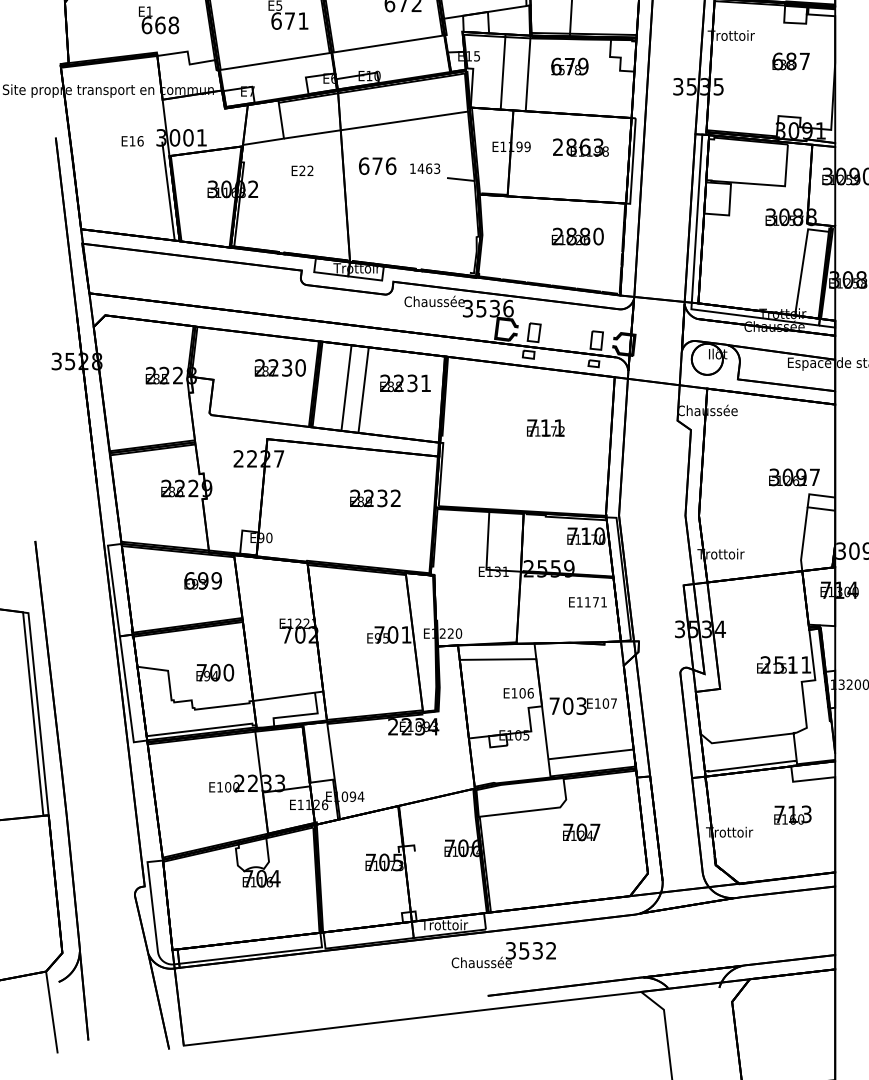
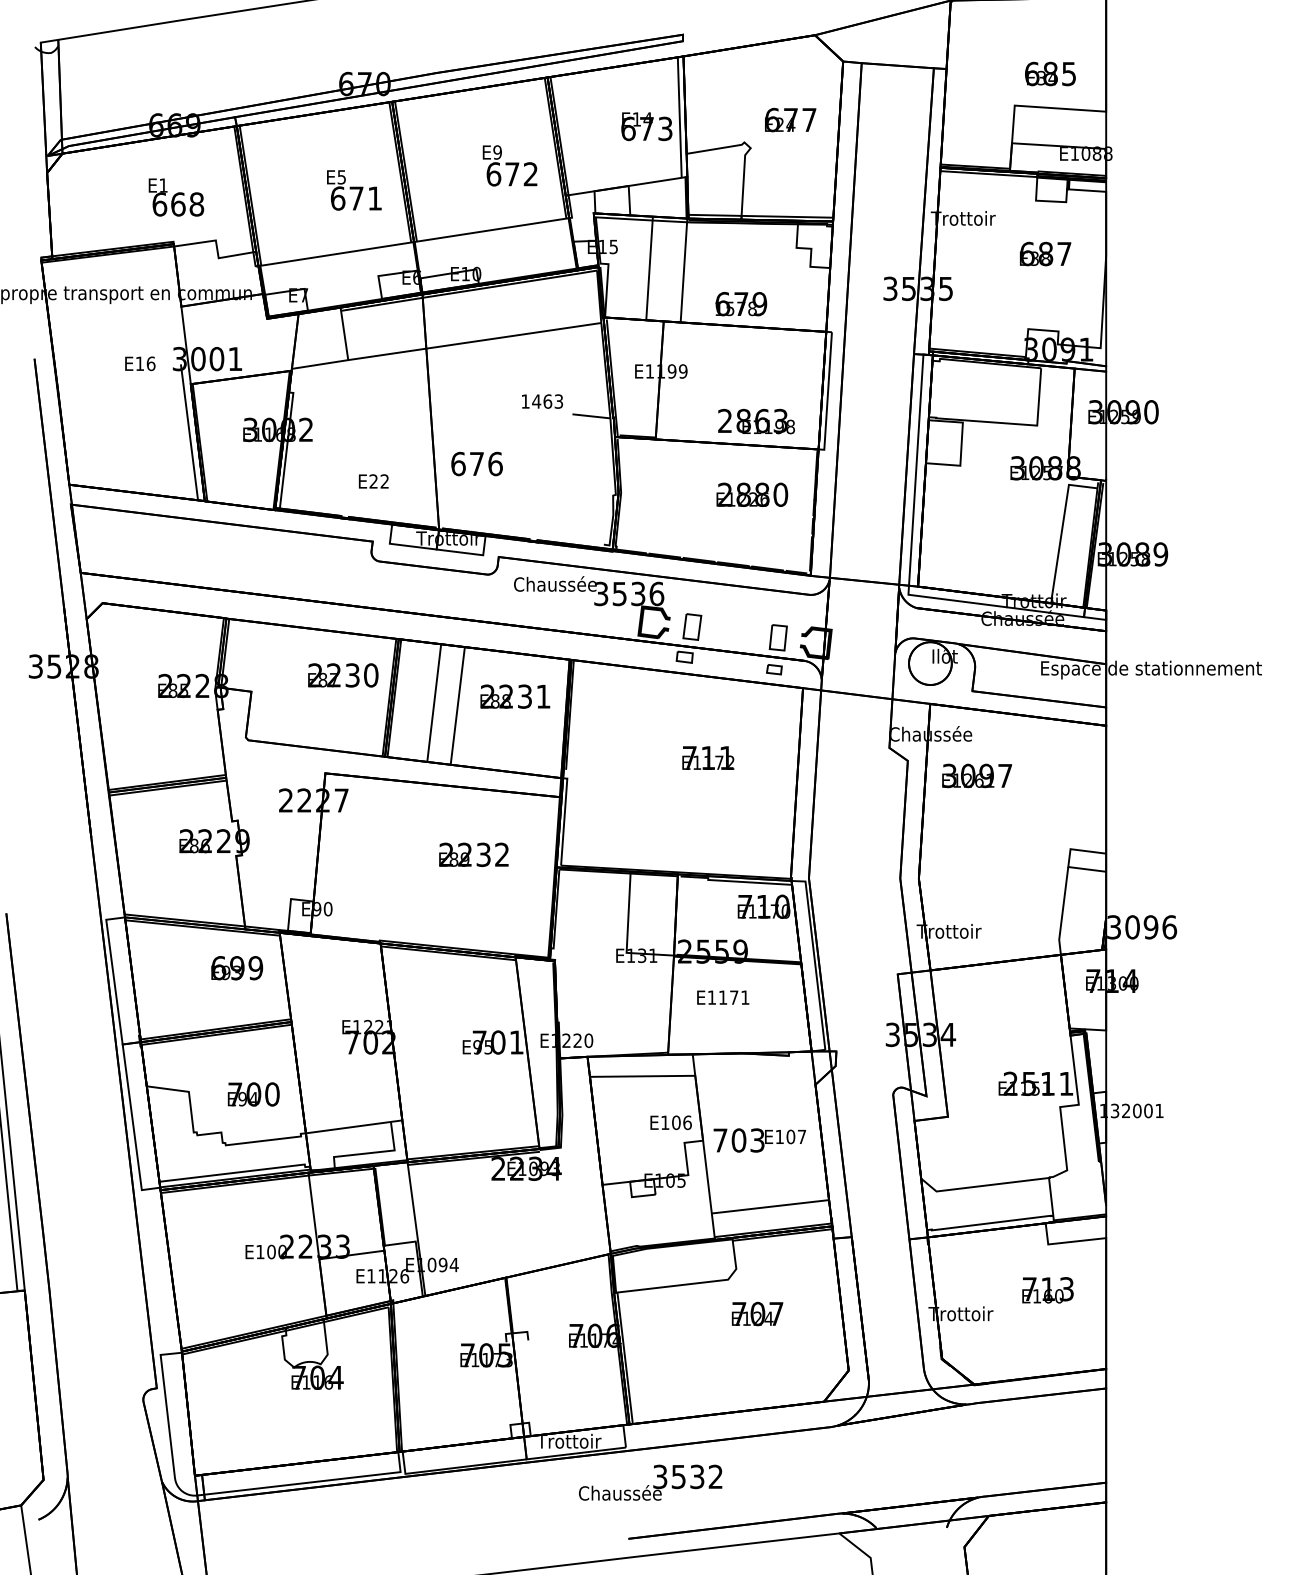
text: (569, 66) -> (741, 304), moved
text: (580, 147) -> (756, 421), moved
text: (377, 165) -> (476, 463), moved
text: (302, 170) -> (373, 481), moved
text: (793, 477) -> (976, 775), moved
text: (588, 602) -> (723, 997), moved

